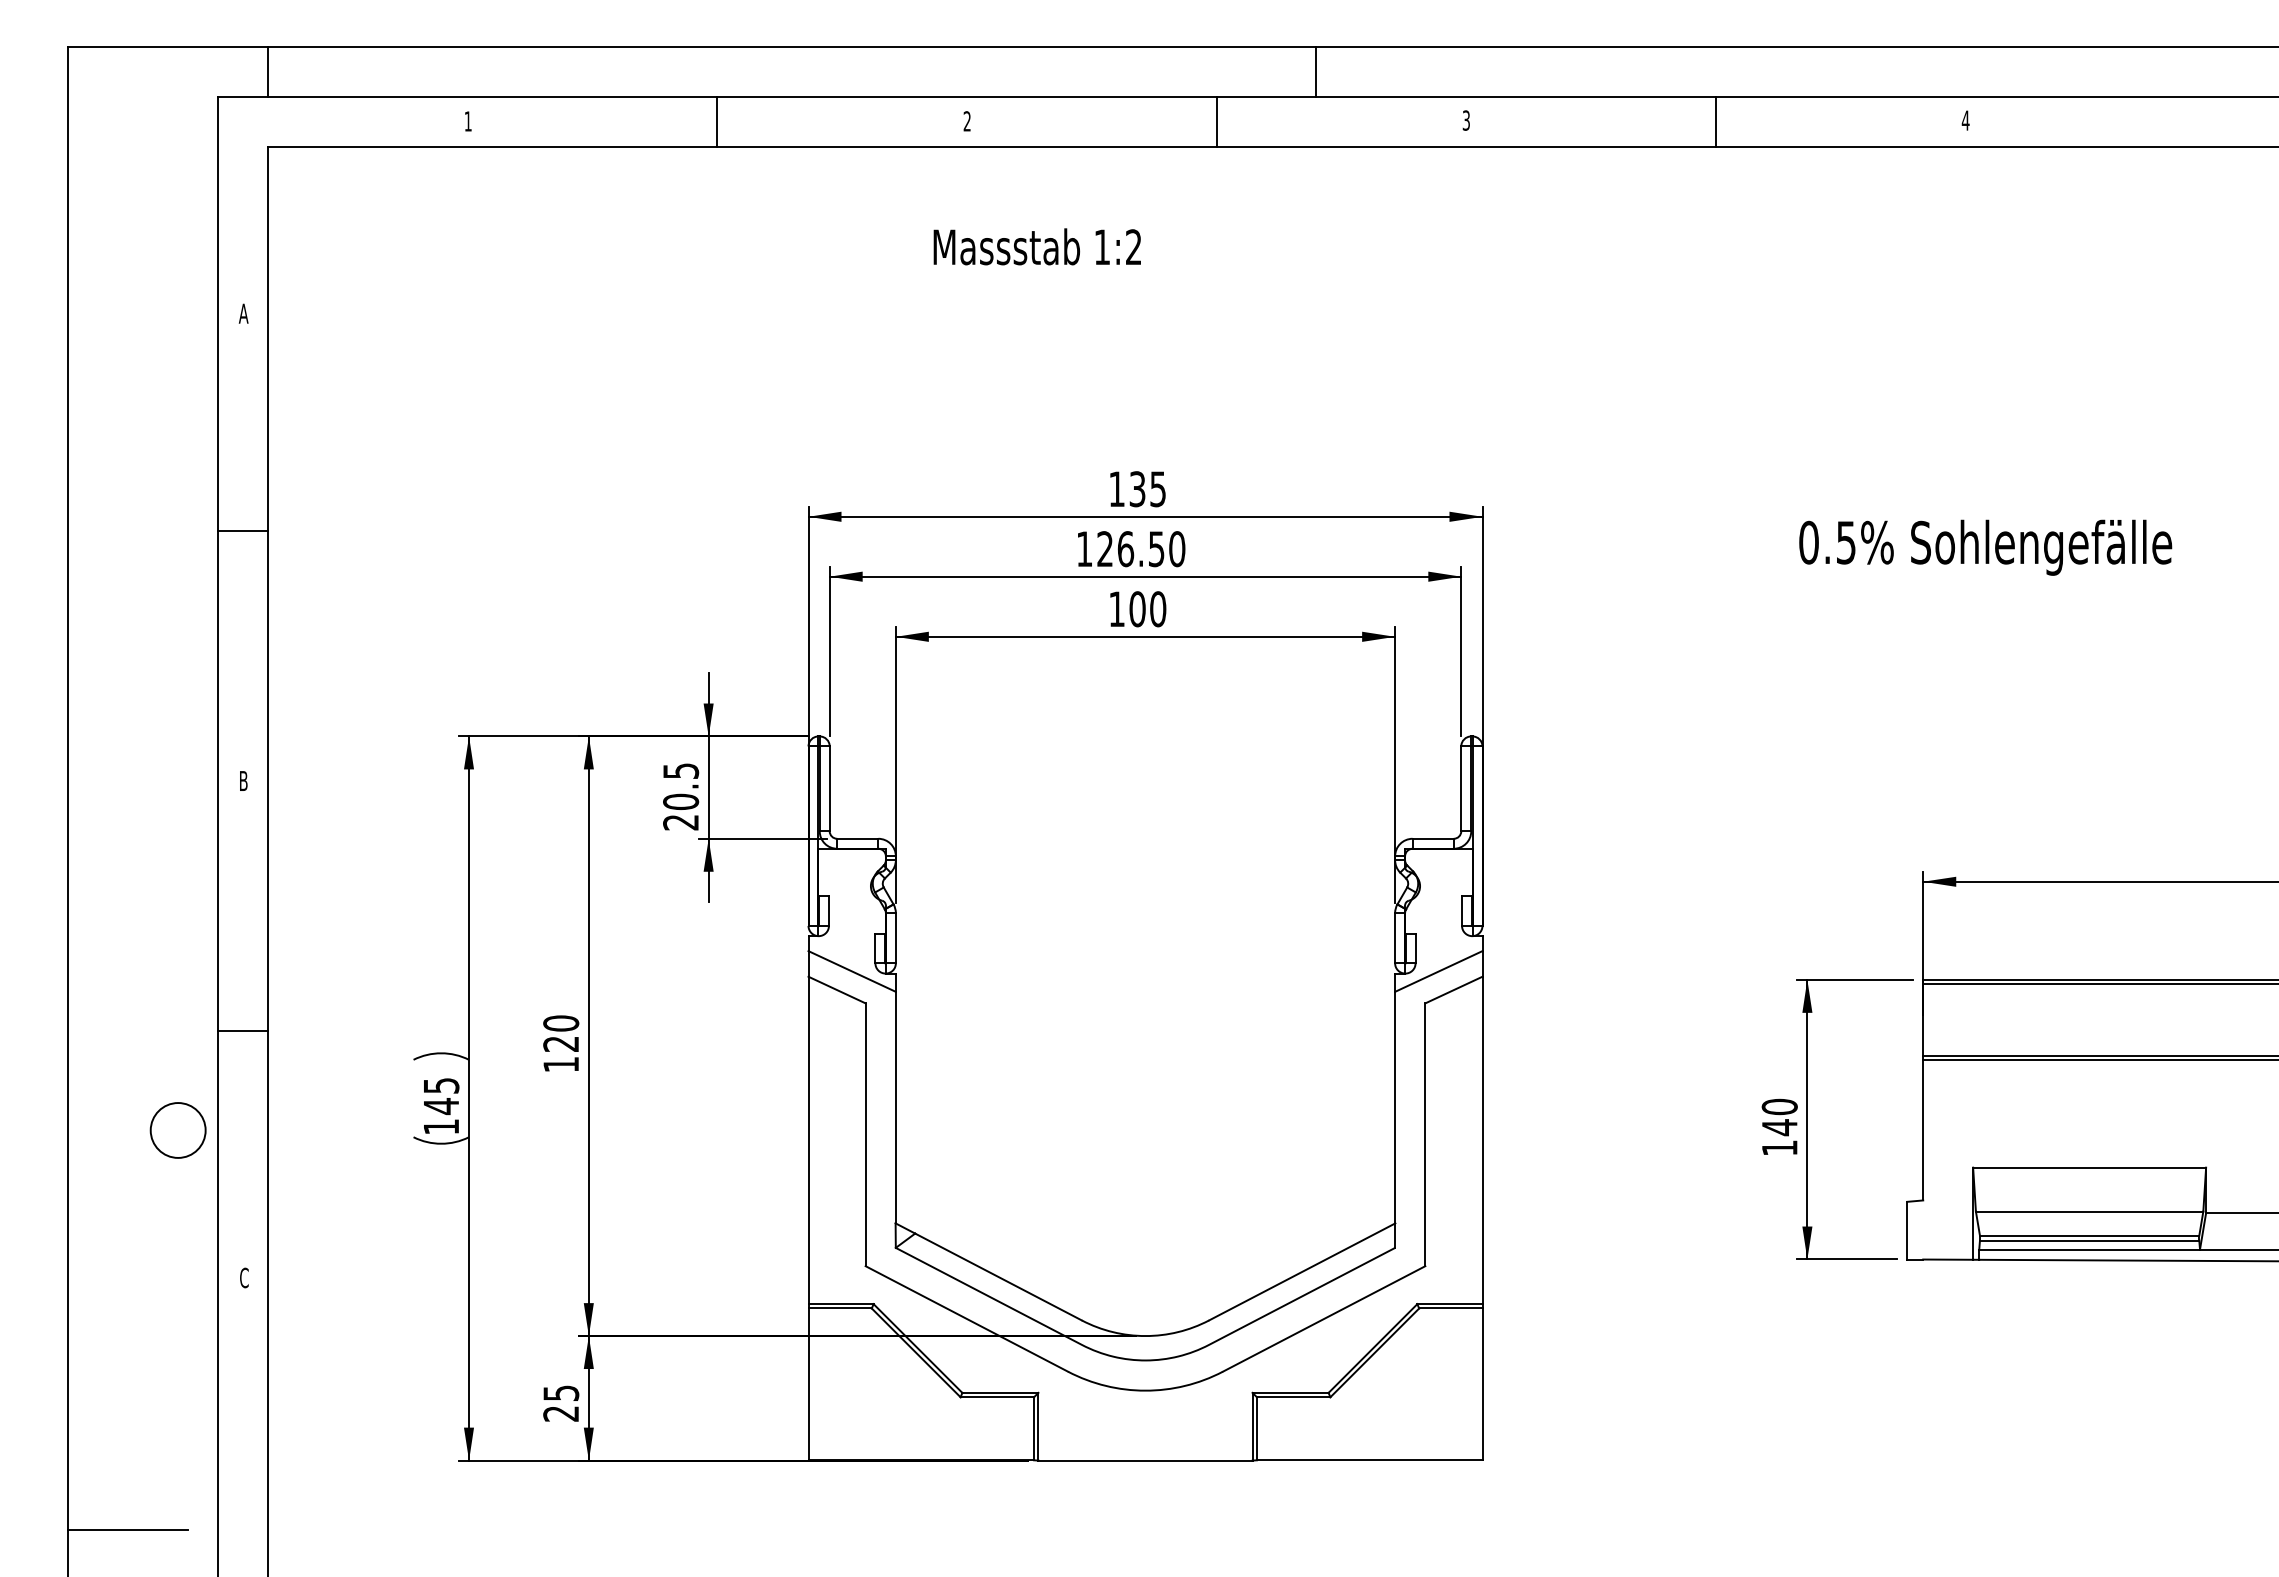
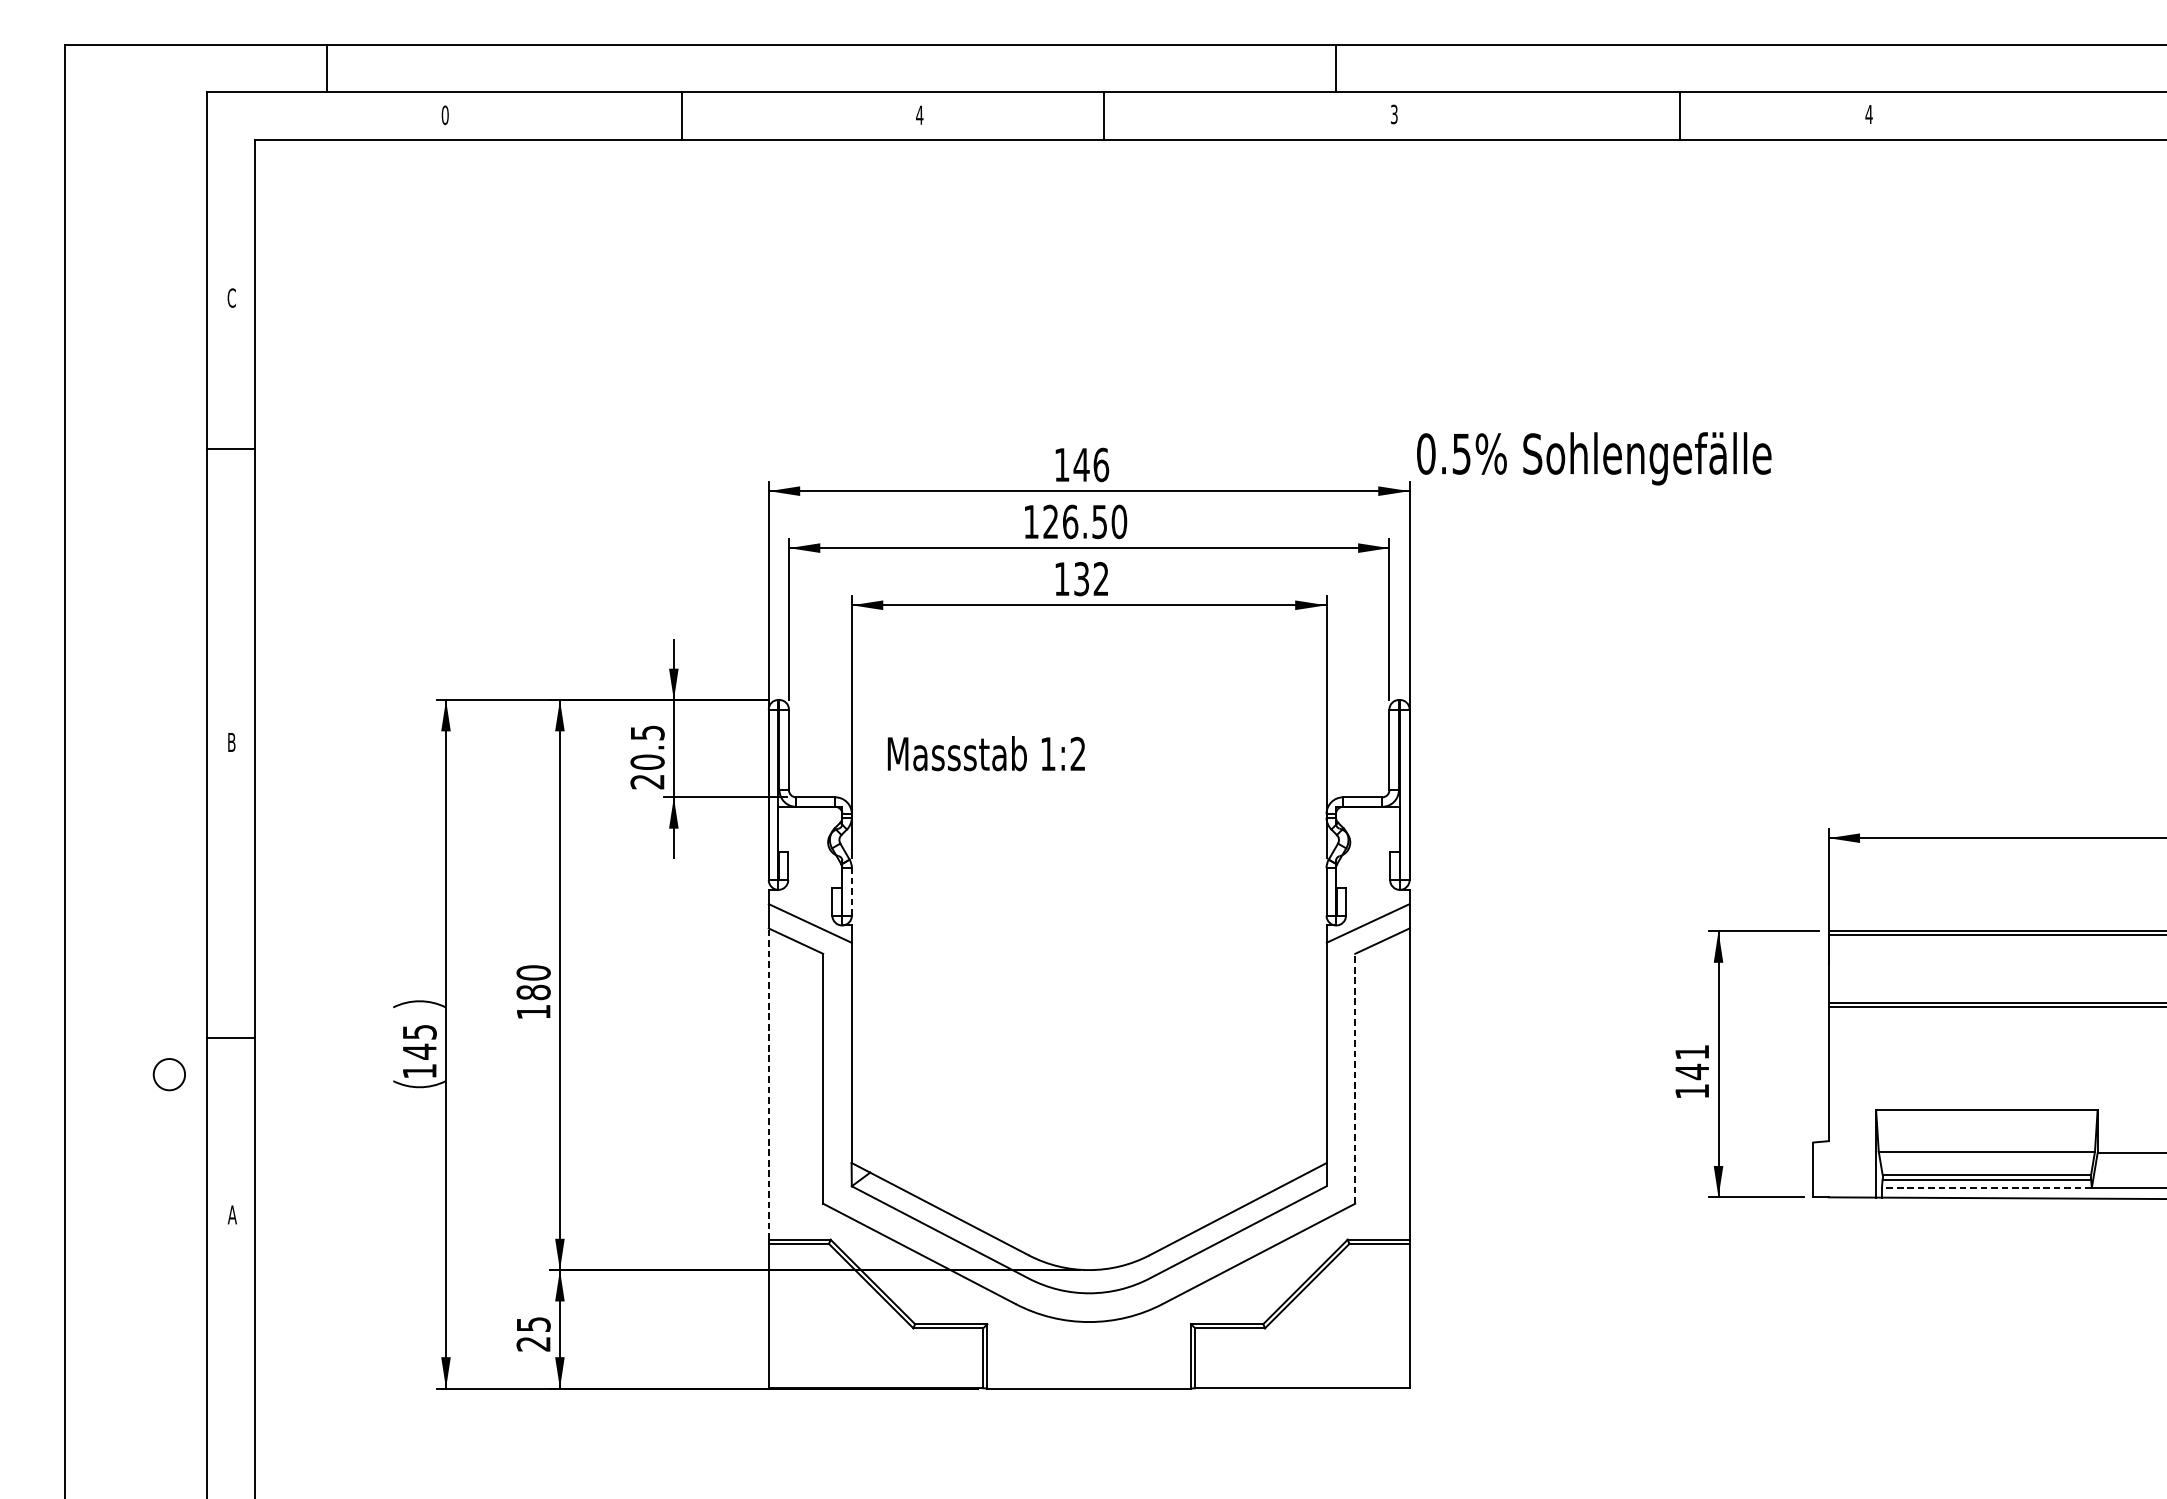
line: (268, 72) -> (327, 68), moved
line: (1316, 72) -> (1336, 68), moved
text: (467, 121) -> (444, 115), 1 -> 0
text: (967, 121) -> (919, 115), 2 -> 4
line: (1216, 121) -> (1103, 115), moved
line: (1715, 121) -> (1679, 115), moved
text: (1036, 246) -> (985, 753), moved
text: (243, 313) -> (231, 297), A -> C
text: (1147, 489) -> (1091, 465), 135 -> 146
line: (243, 531) -> (231, 449), moved
text: (1985, 547) -> (1594, 458), moved
text: (1147, 609) -> (1091, 579), 100 -> 132
line: (895, 937) -> (851, 891), solid -> dashed
line: (243, 1030) -> (231, 1037), moved
text: (561, 1044) -> (533, 992), 120 -> 180
text: (1779, 1106) -> (1692, 1051), 140 -> 141
circle: (177, 1130) -> (168, 1074), size x0.6
line: (1425, 1134) -> (1355, 1078), solid -> dashed
line: (808, 1140) -> (768, 1084), solid -> dashed
line: (2089, 1249) -> (1986, 1187), solid -> dashed
text: (244, 1277) -> (232, 1214), C -> A
line: (128, 1529) -> (122, 1454), removed

